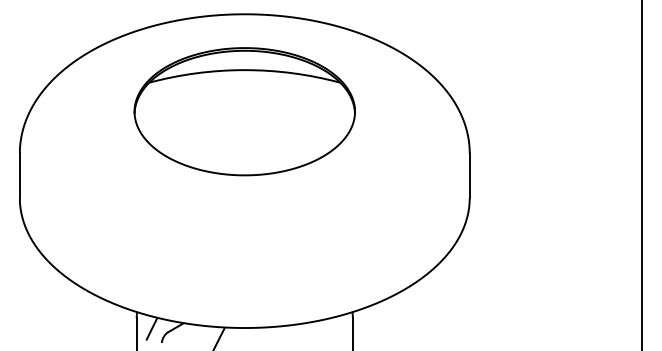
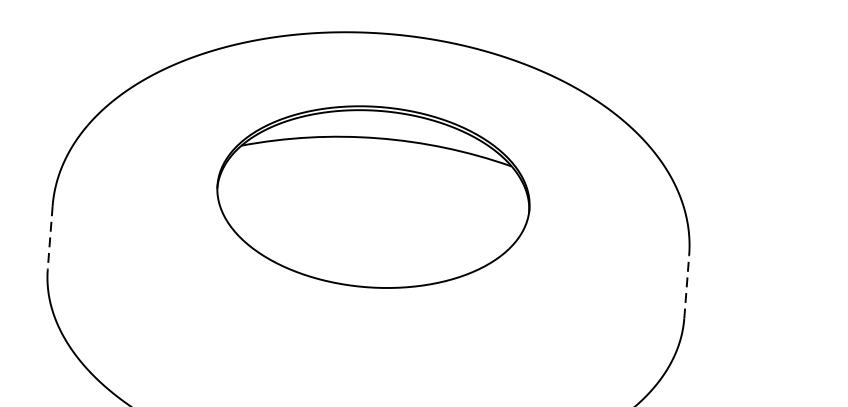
part: (244, 111) -> (373, 196), moved
line: (469, 175) -> (686, 286), solid -> dashed
line: (19, 176) -> (49, 238), solid -> dashed

